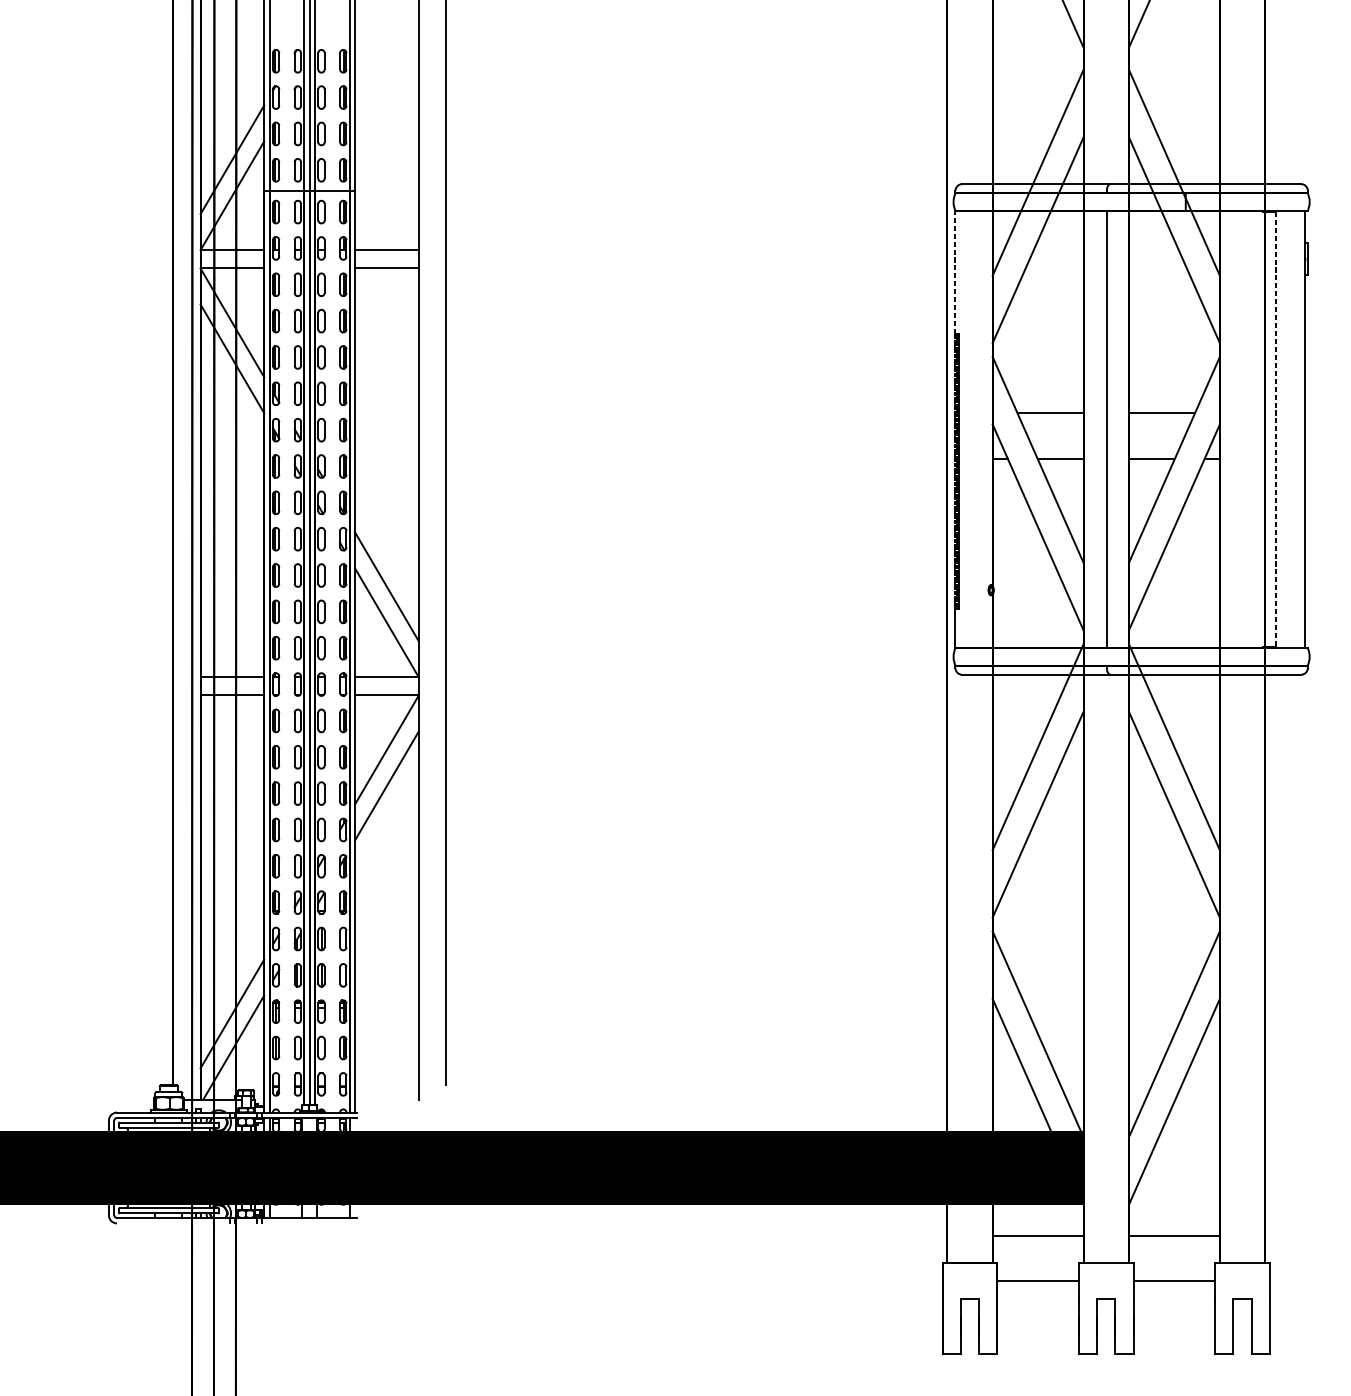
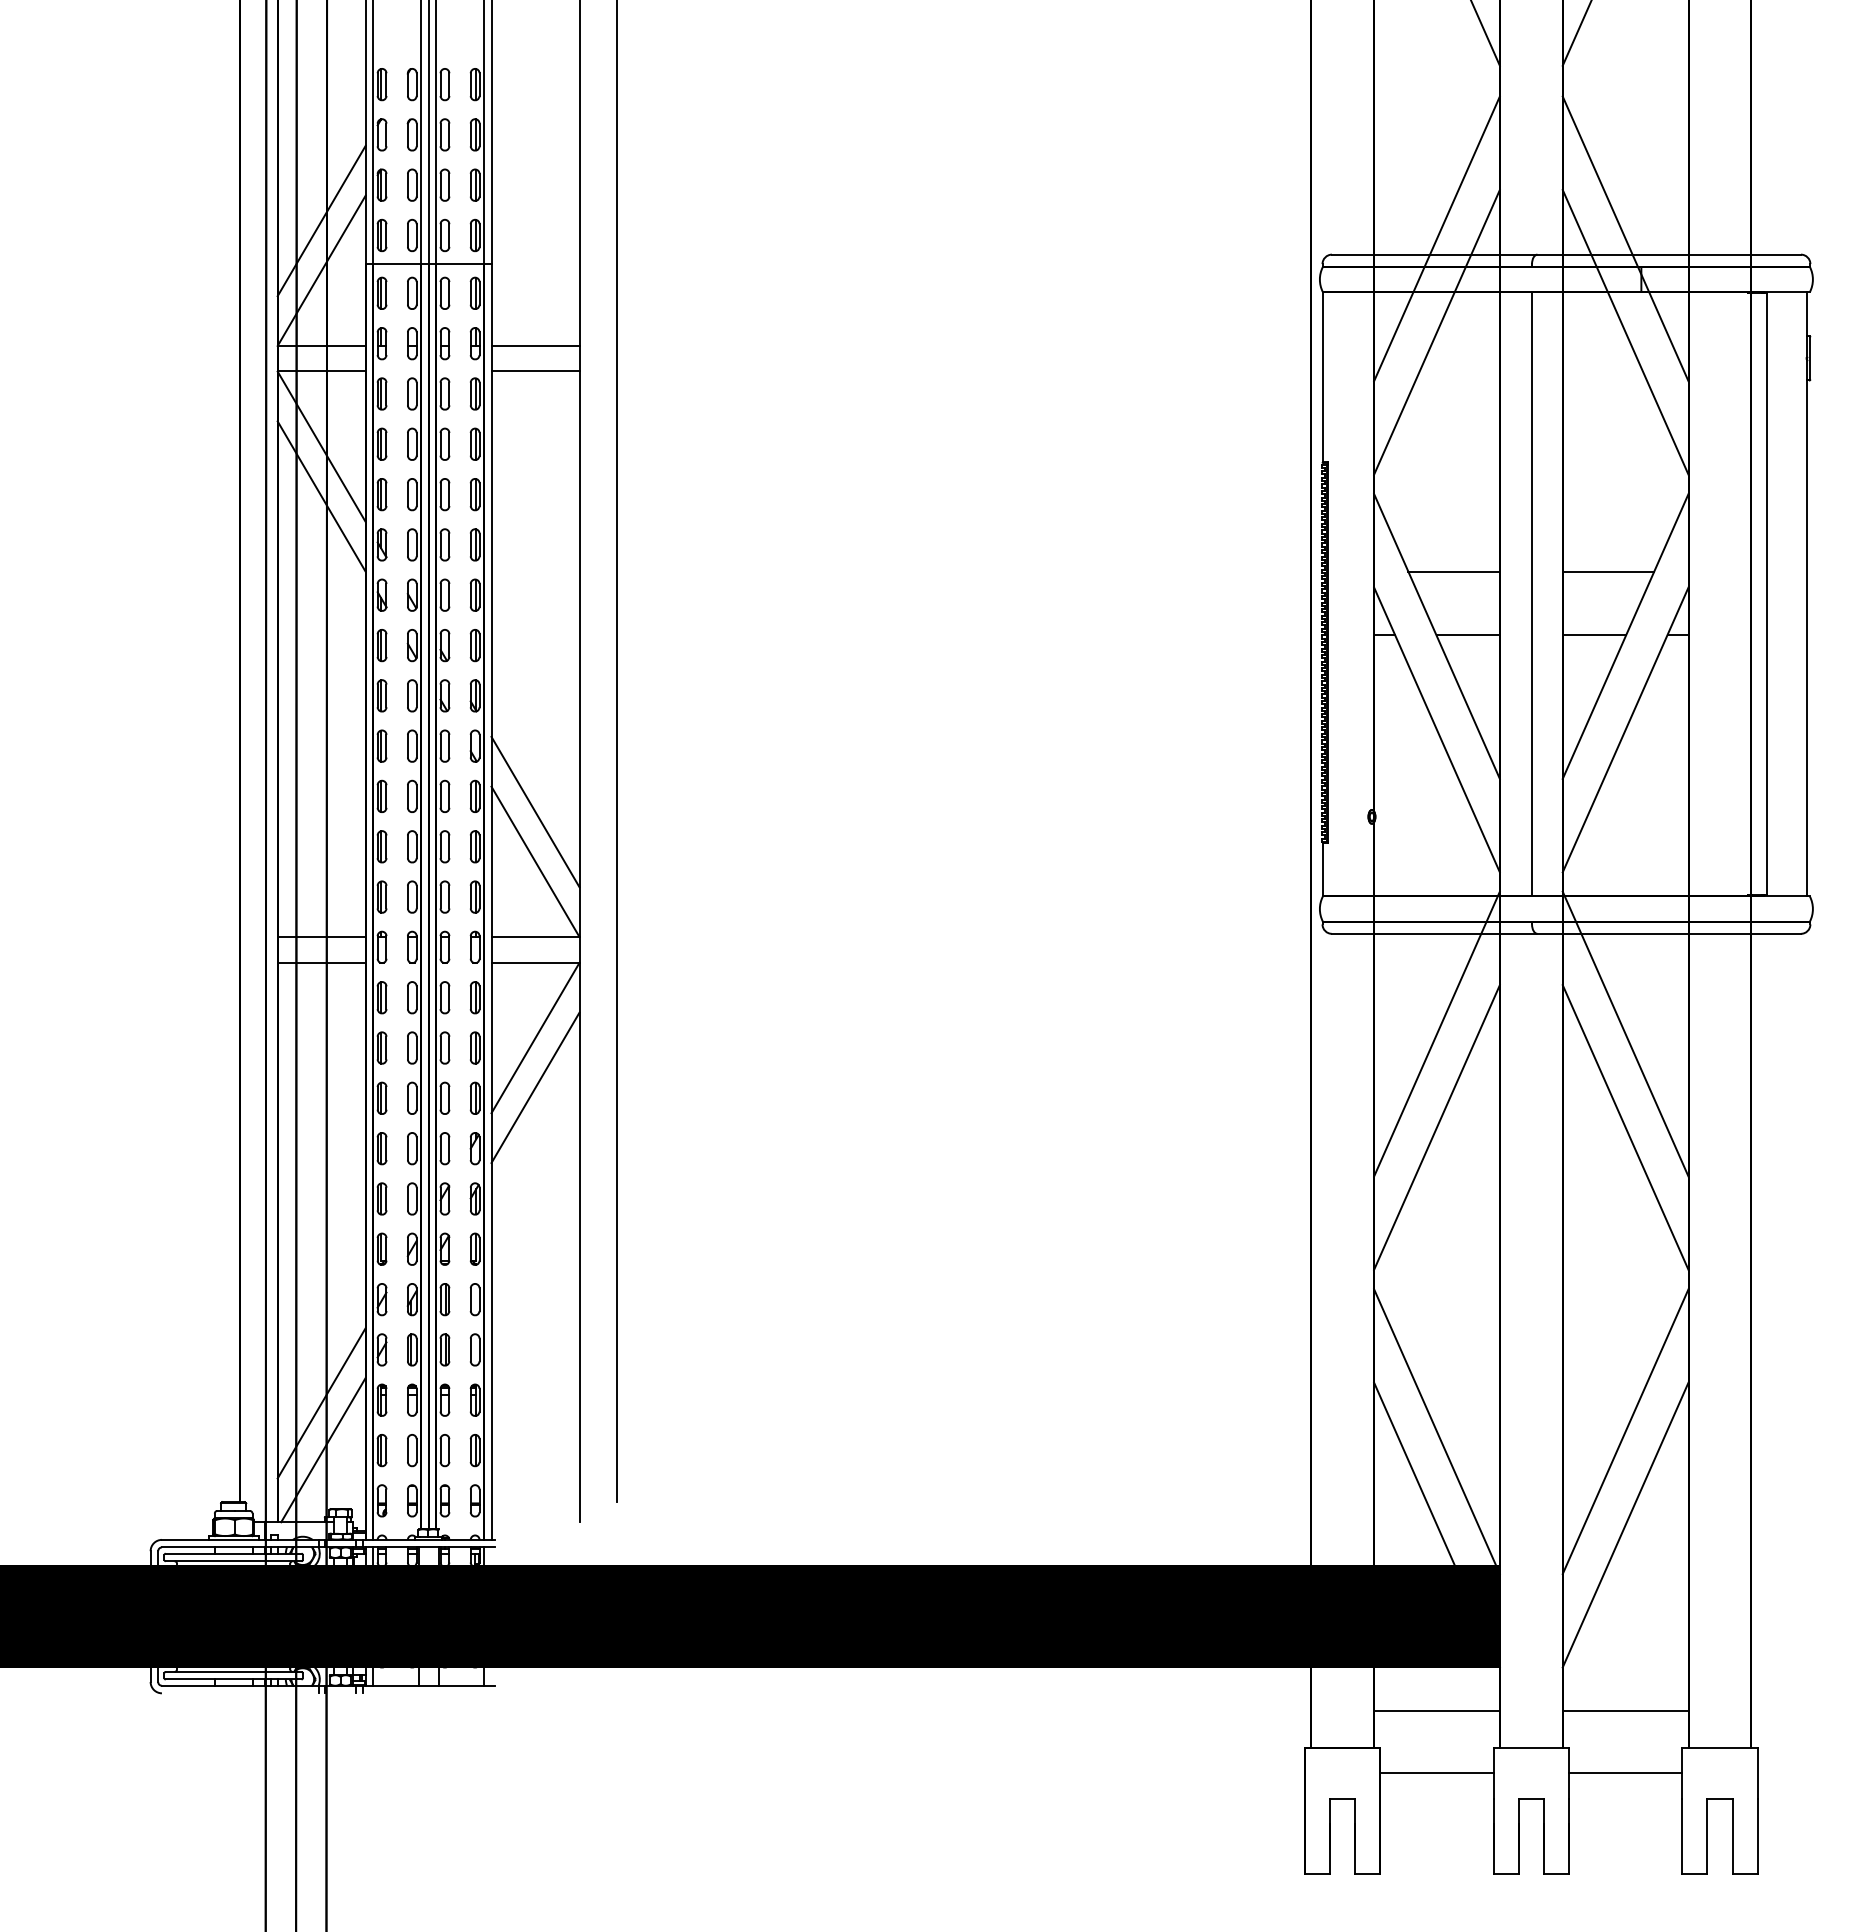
line: (955, 272) -> (1322, 377), dashed -> solid
line: (1276, 429) -> (1766, 594), dashed -> solid

